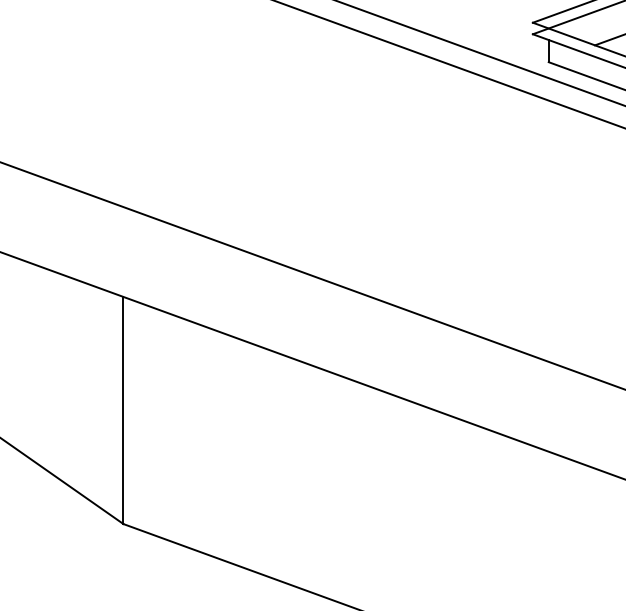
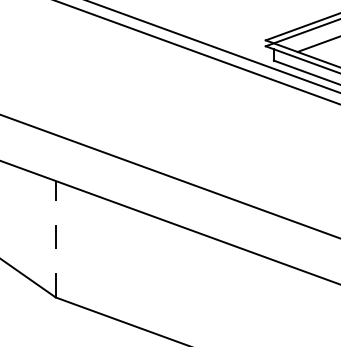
line: (122, 409) -> (55, 238), solid -> dashed

